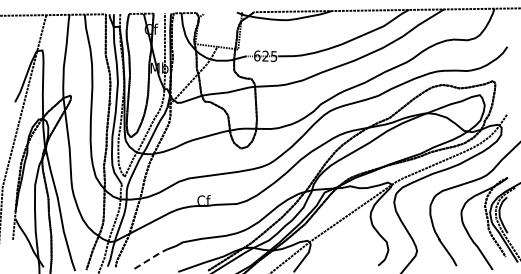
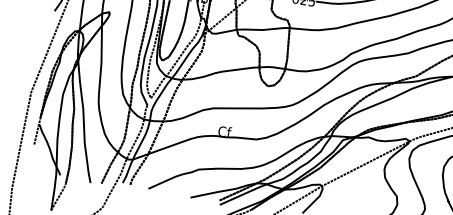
line: (151, 258) -> (166, 181), dashed -> solid

